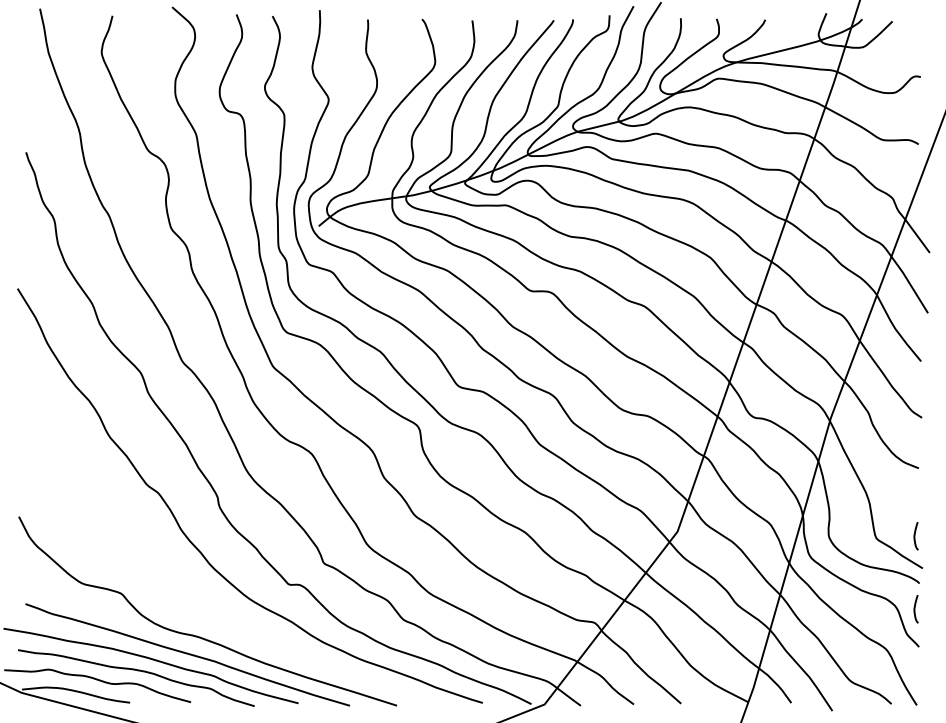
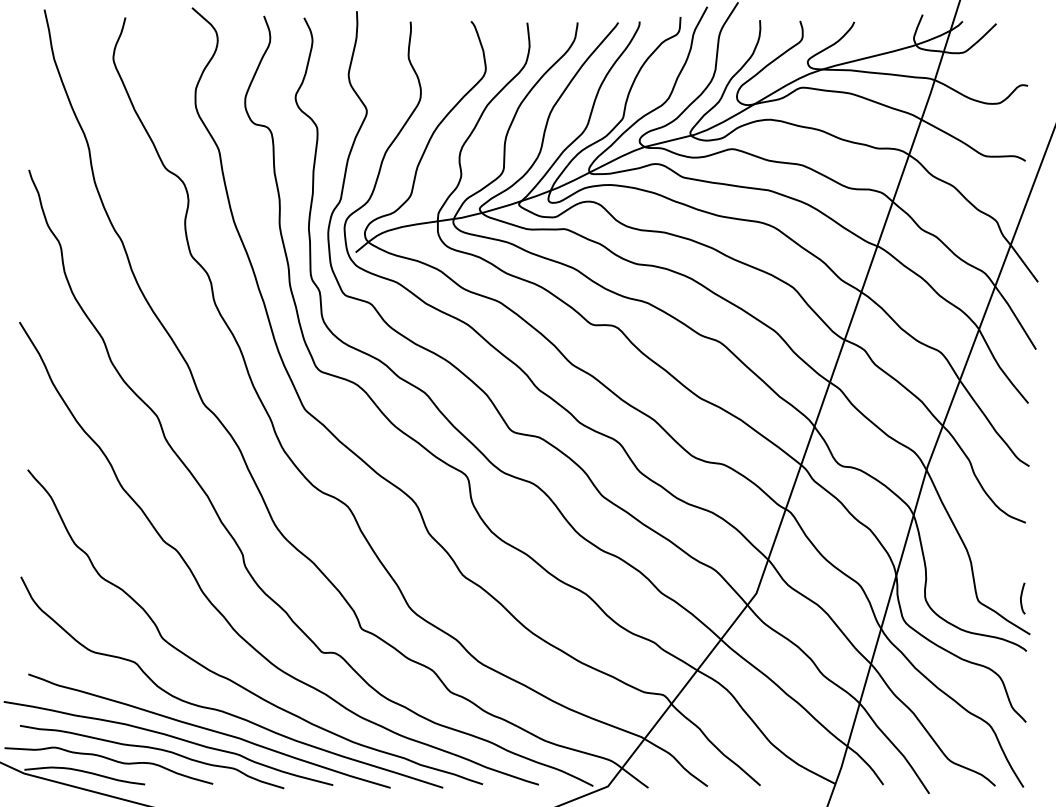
curve: (205, 607) -> (229, 678), added
curve: (915, 609) -> (1022, 680), removed

